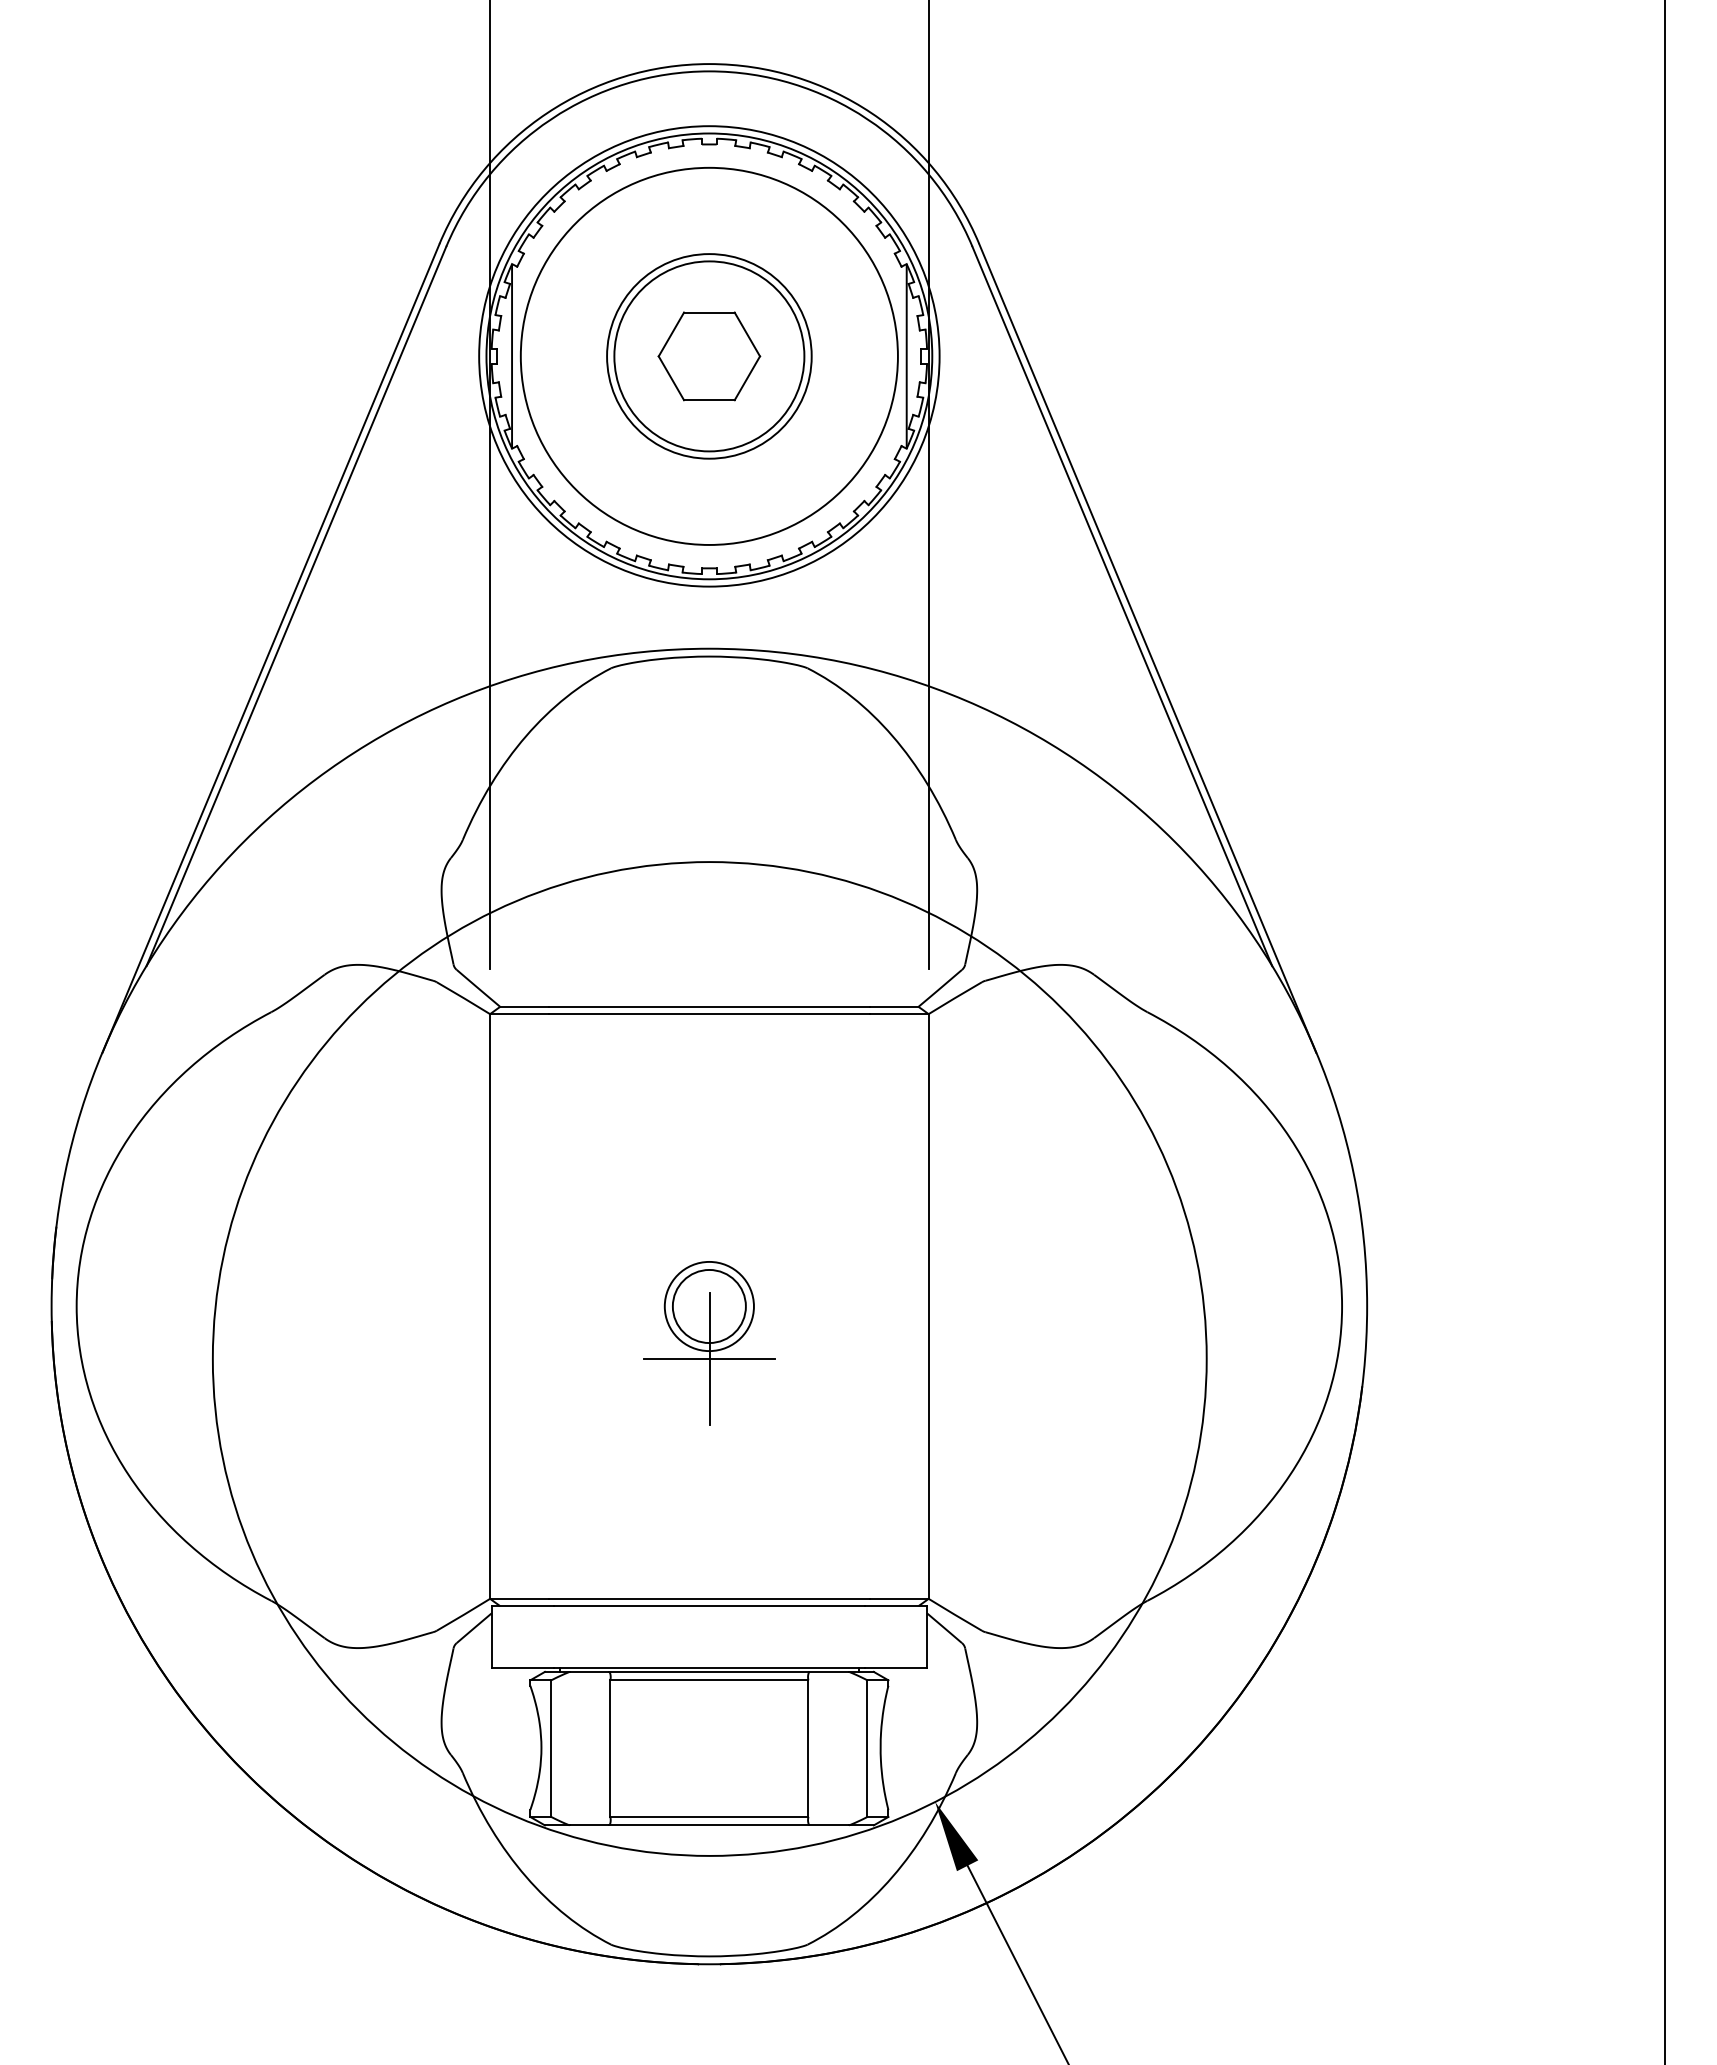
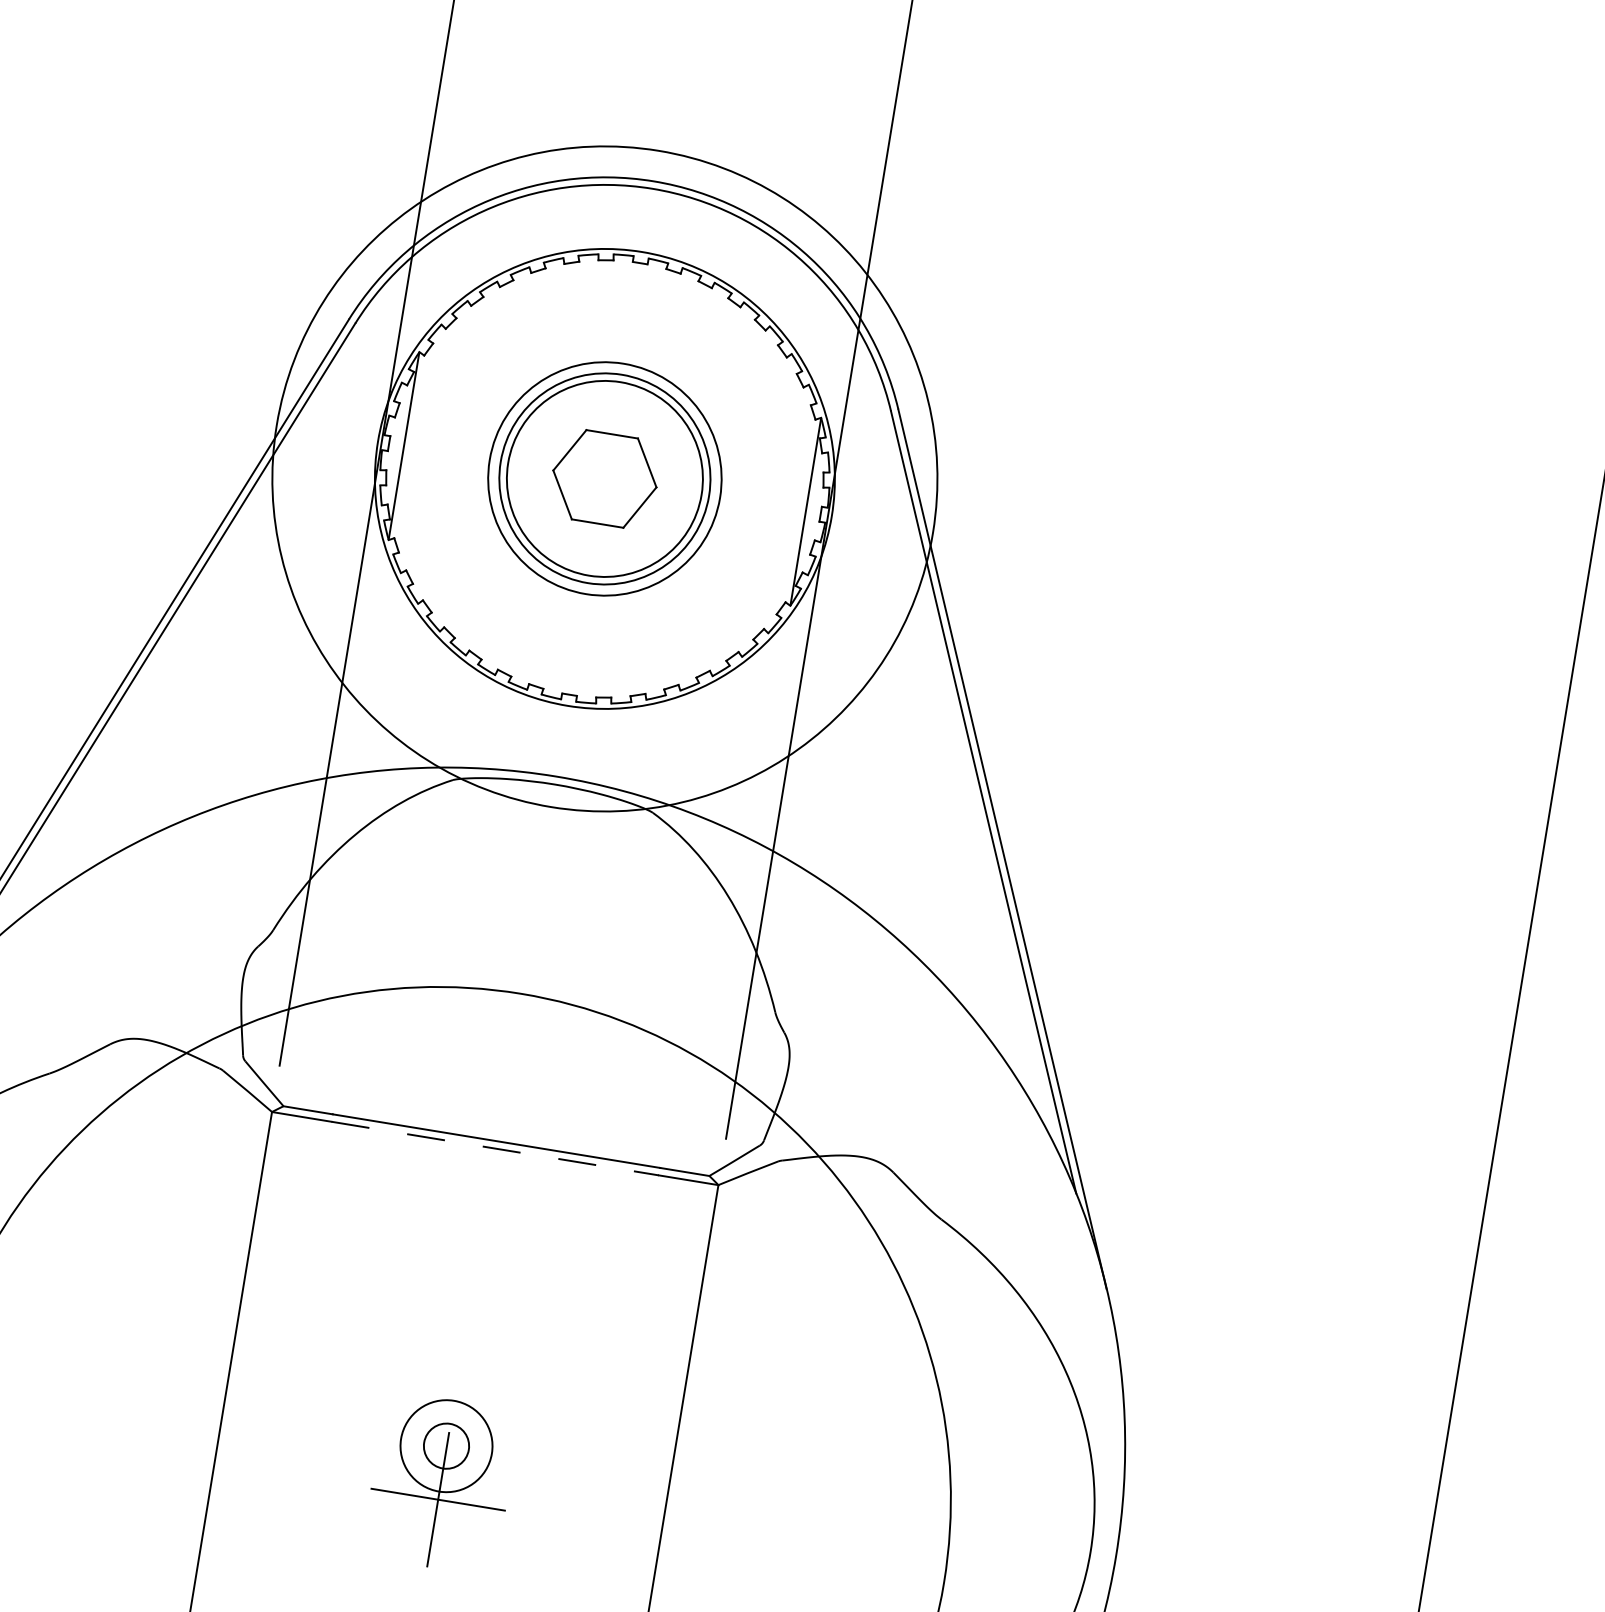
circle: (708, 355) -> (604, 477), size x0.6
circle: (709, 356) -> (605, 479), size x1.4
line: (709, 1014) -> (495, 1148), solid -> dashed
circle: (708, 1306) -> (445, 1446), size x0.6

